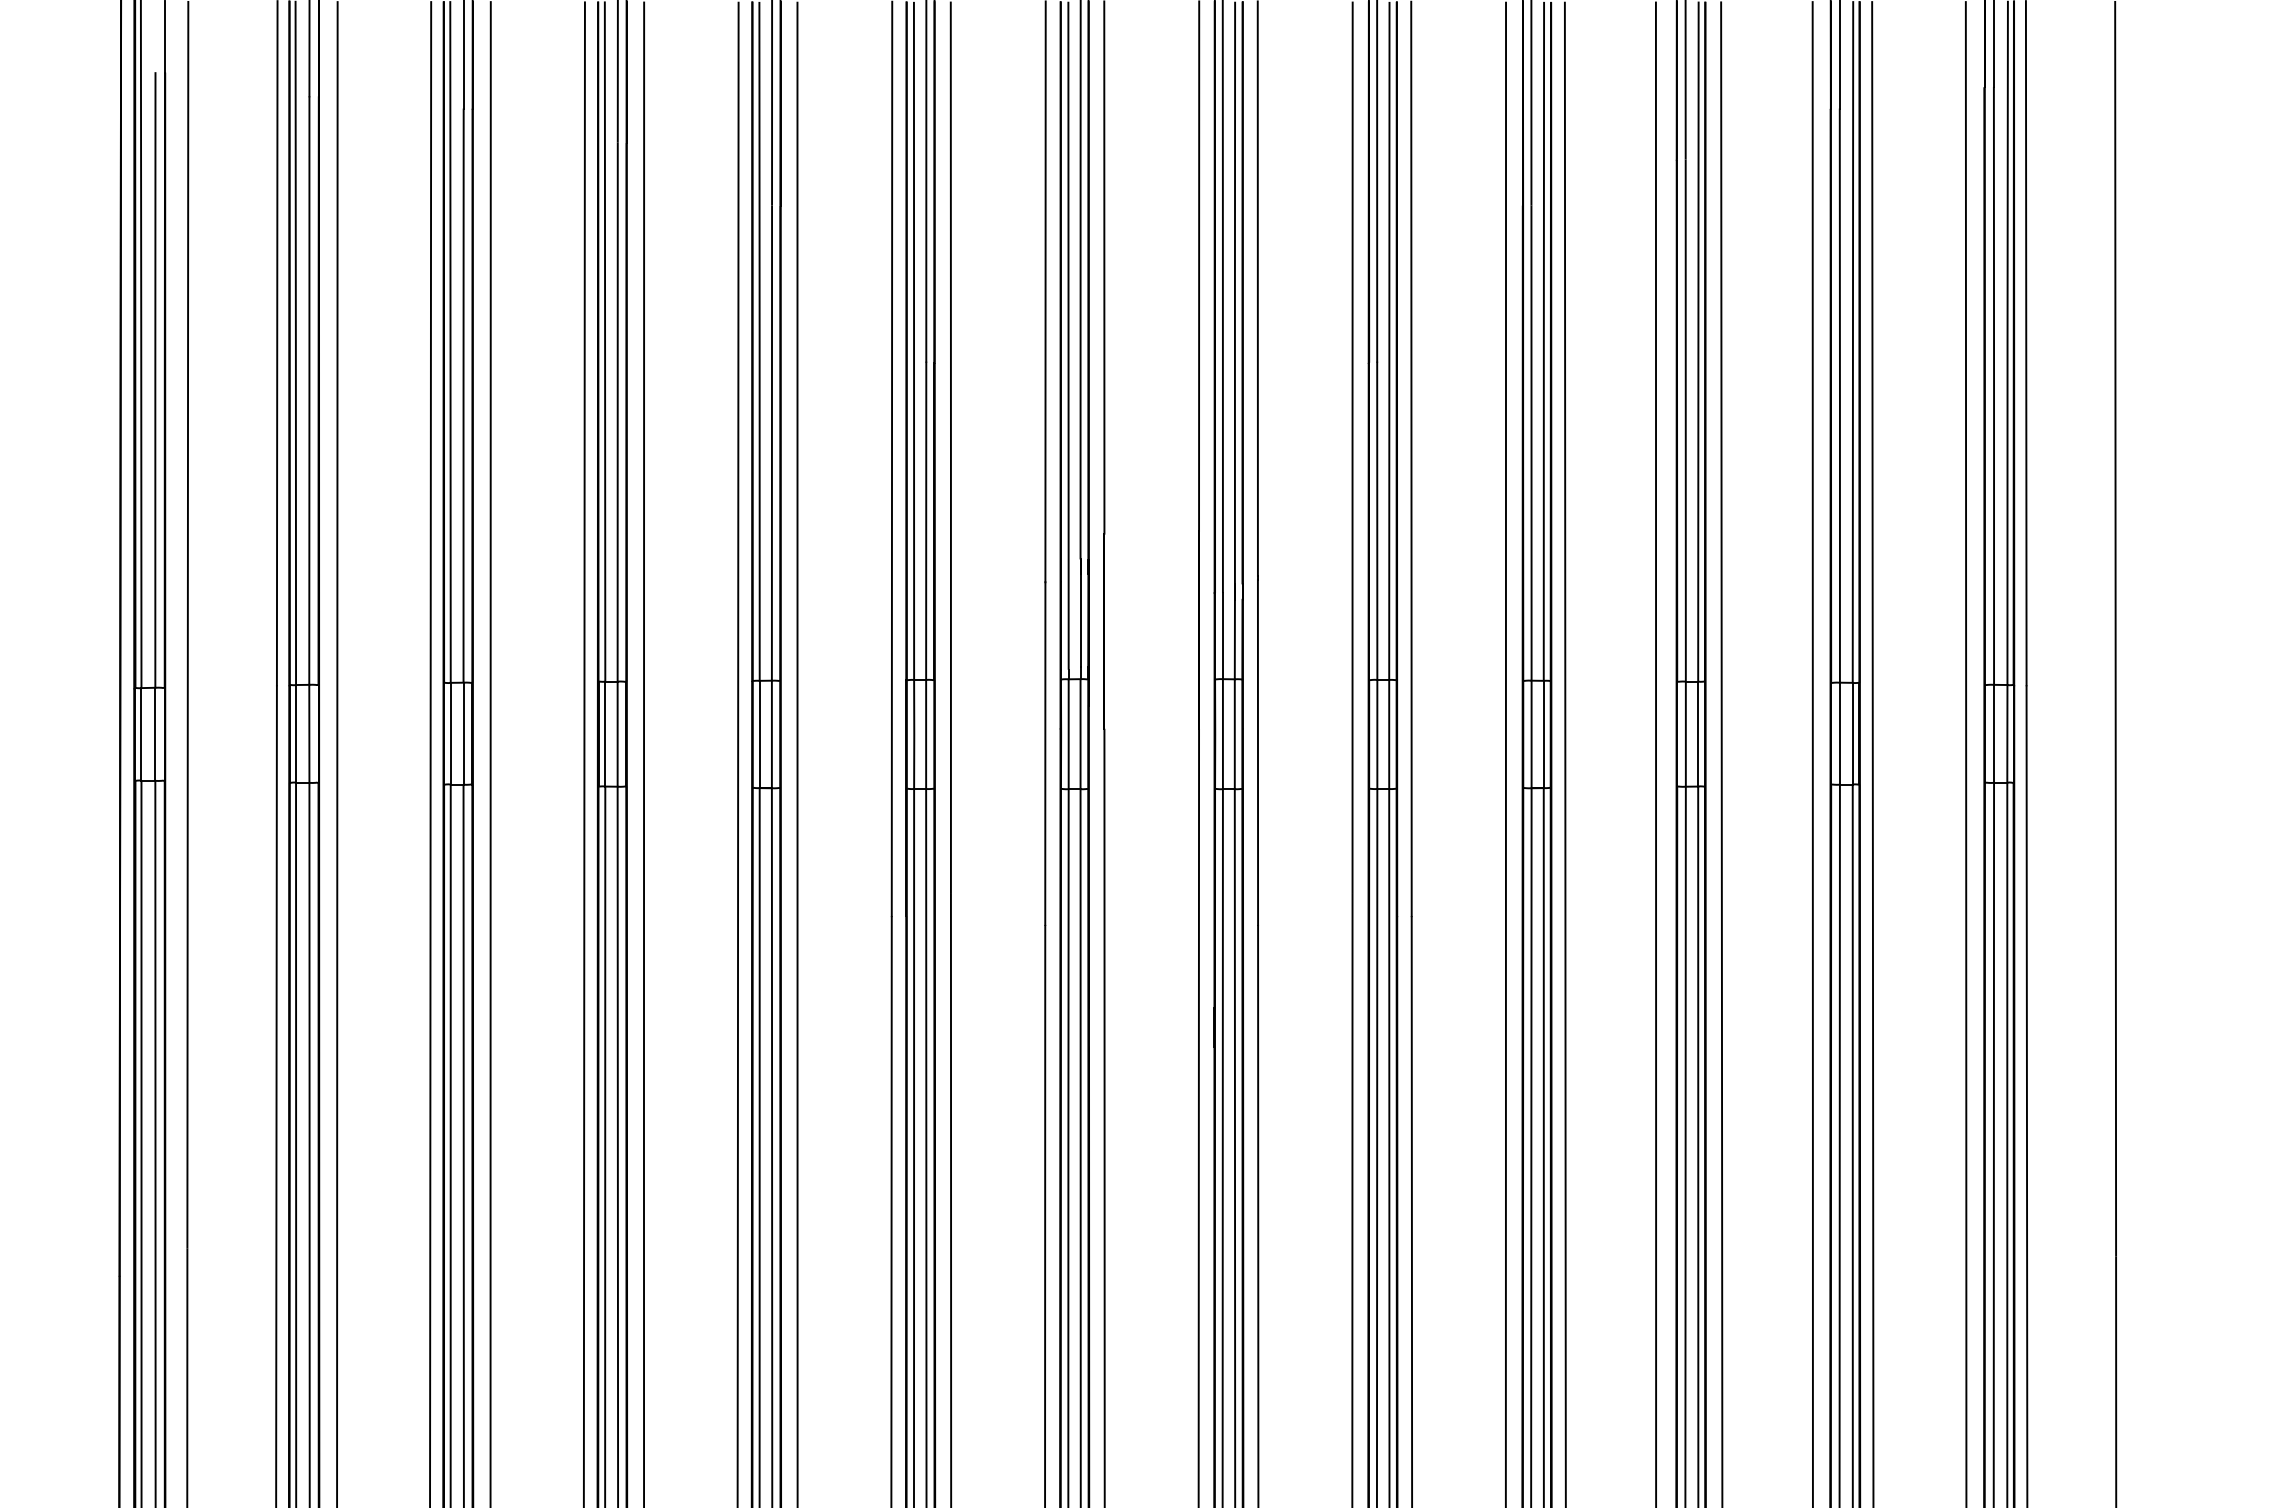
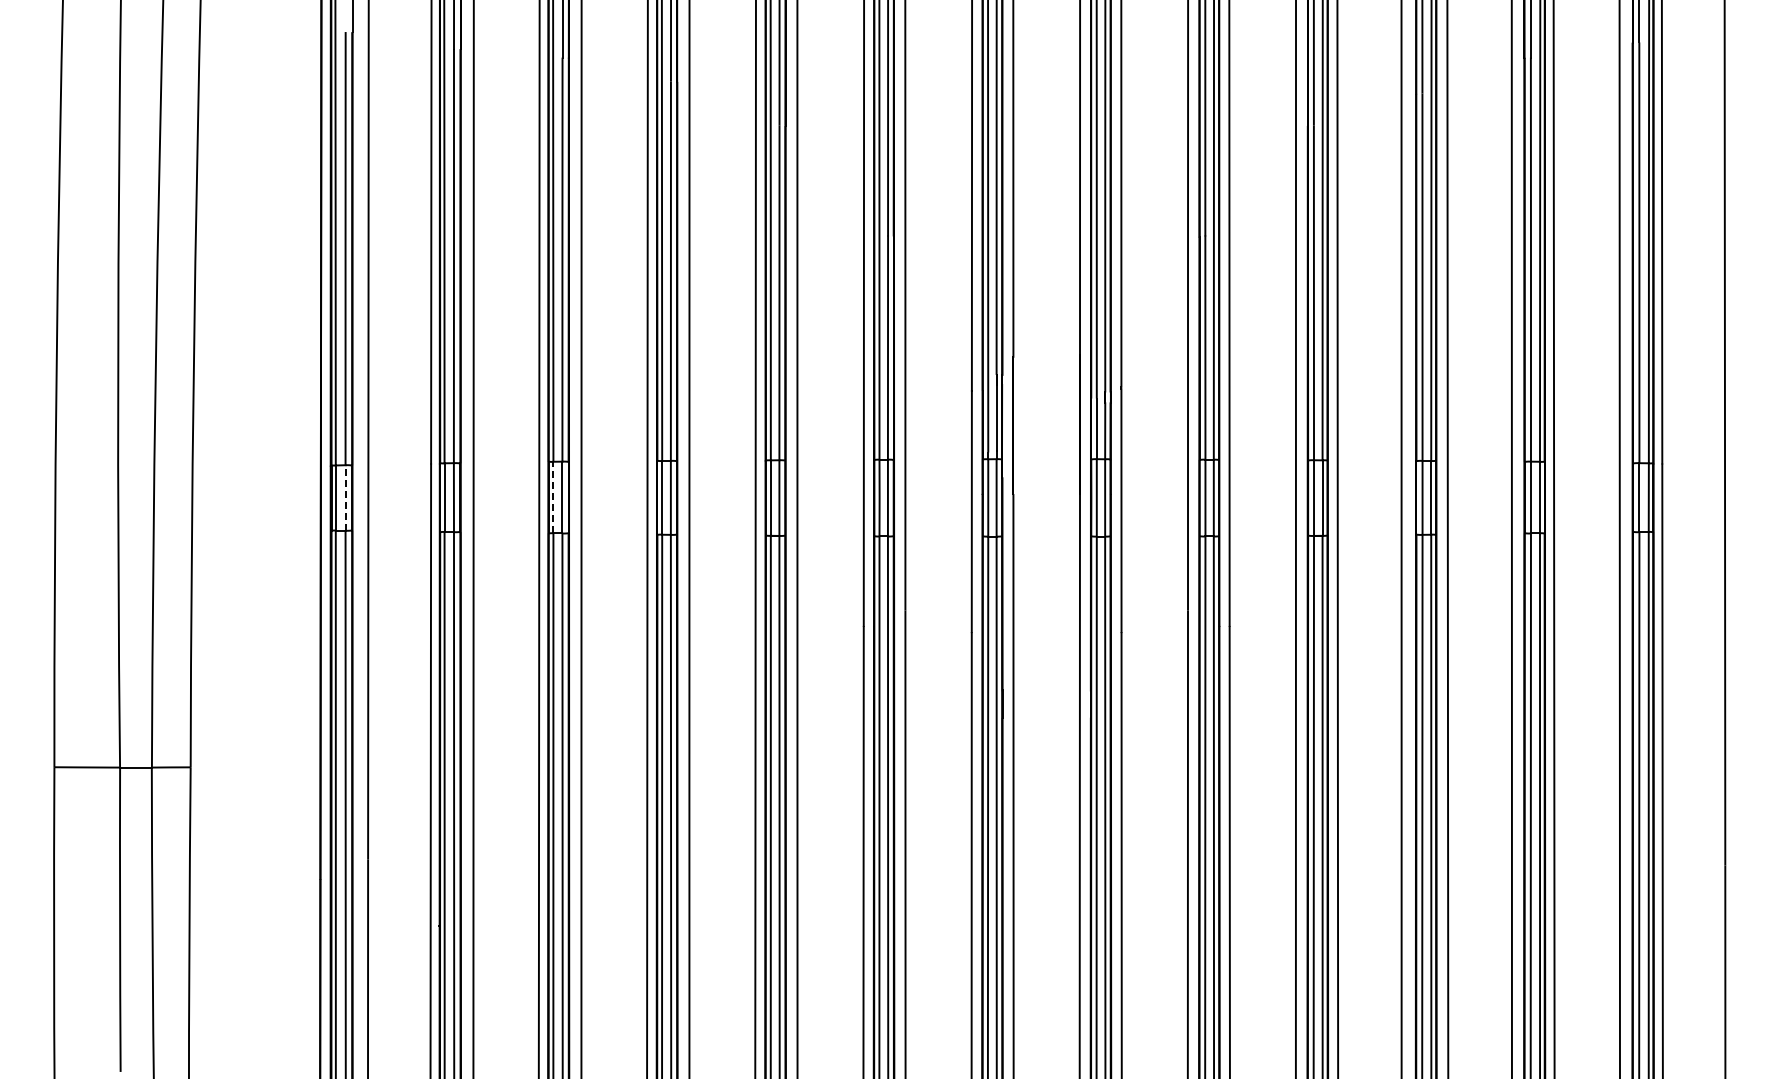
line: (155, 733) -> (345, 497), solid -> dashed
line: (450, 733) -> (553, 497), solid -> dashed

